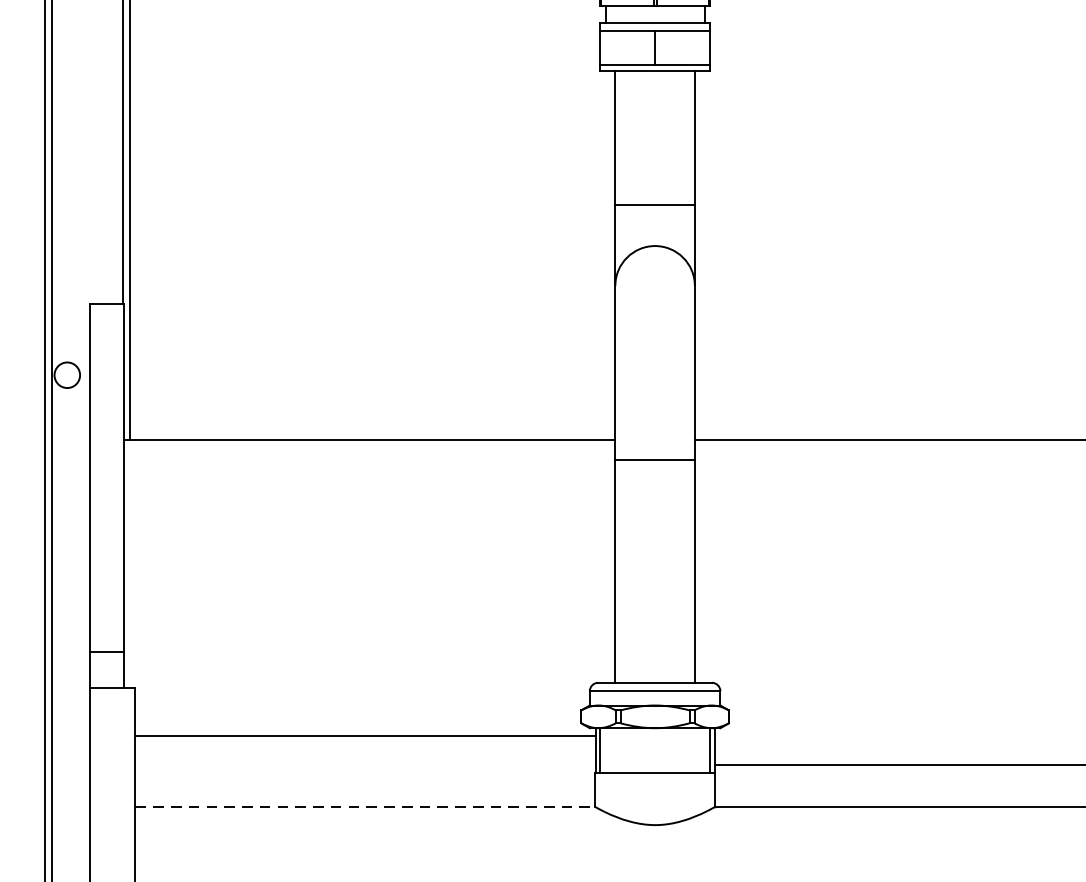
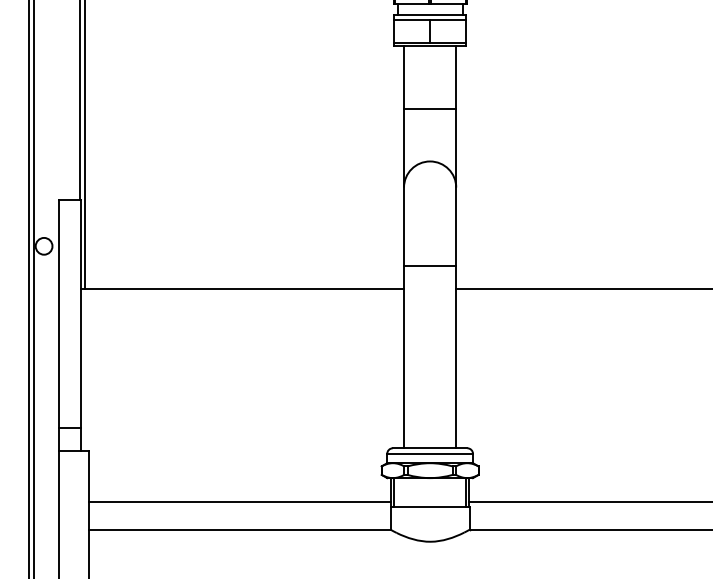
line: (655, 204) -> (430, 109), moved
line: (655, 459) -> (430, 265), moved
line: (364, 736) -> (239, 502), moved
line: (364, 806) -> (239, 529), dashed -> solid

